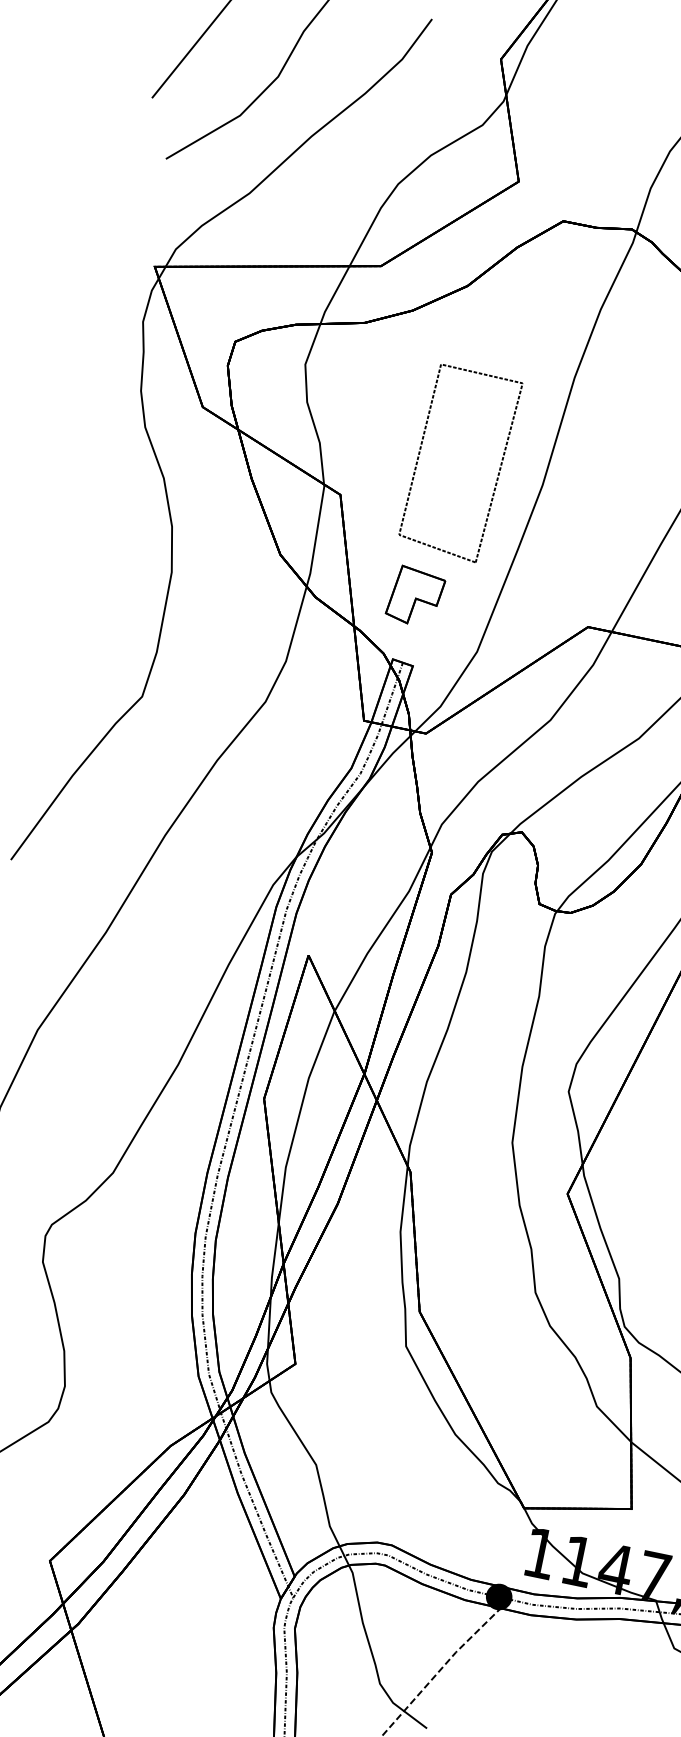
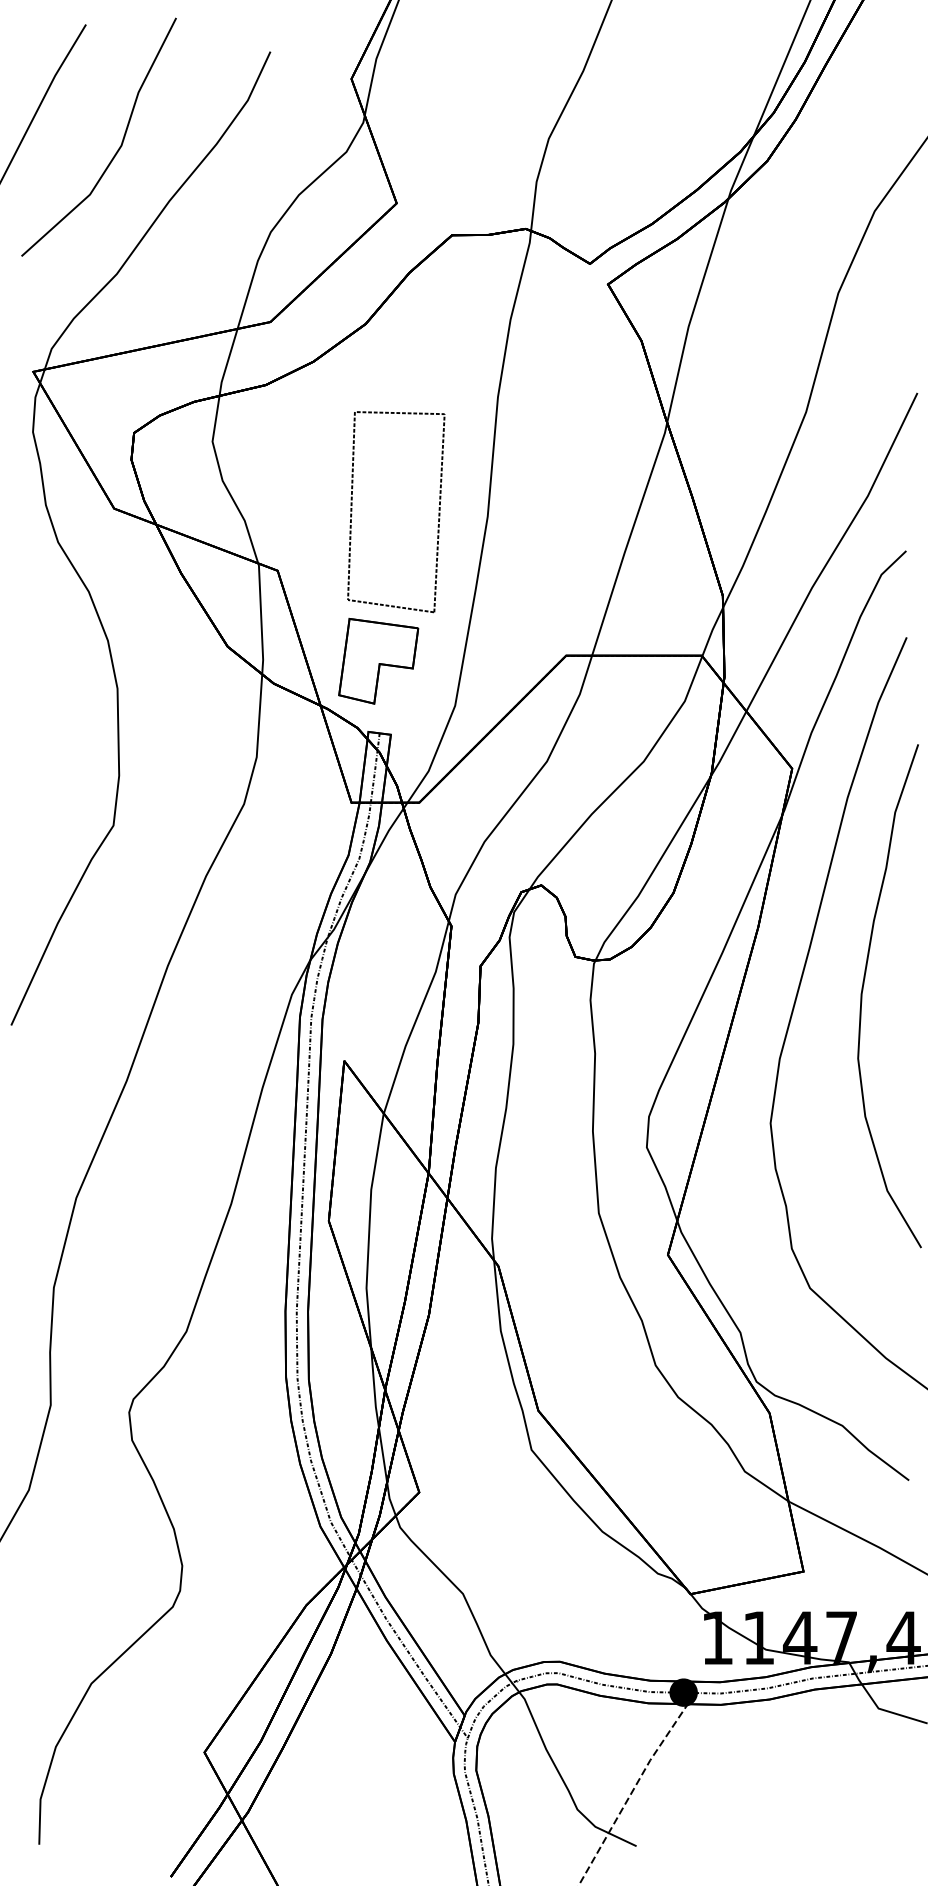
part: (415, 596) -> (378, 661), size x1.43

